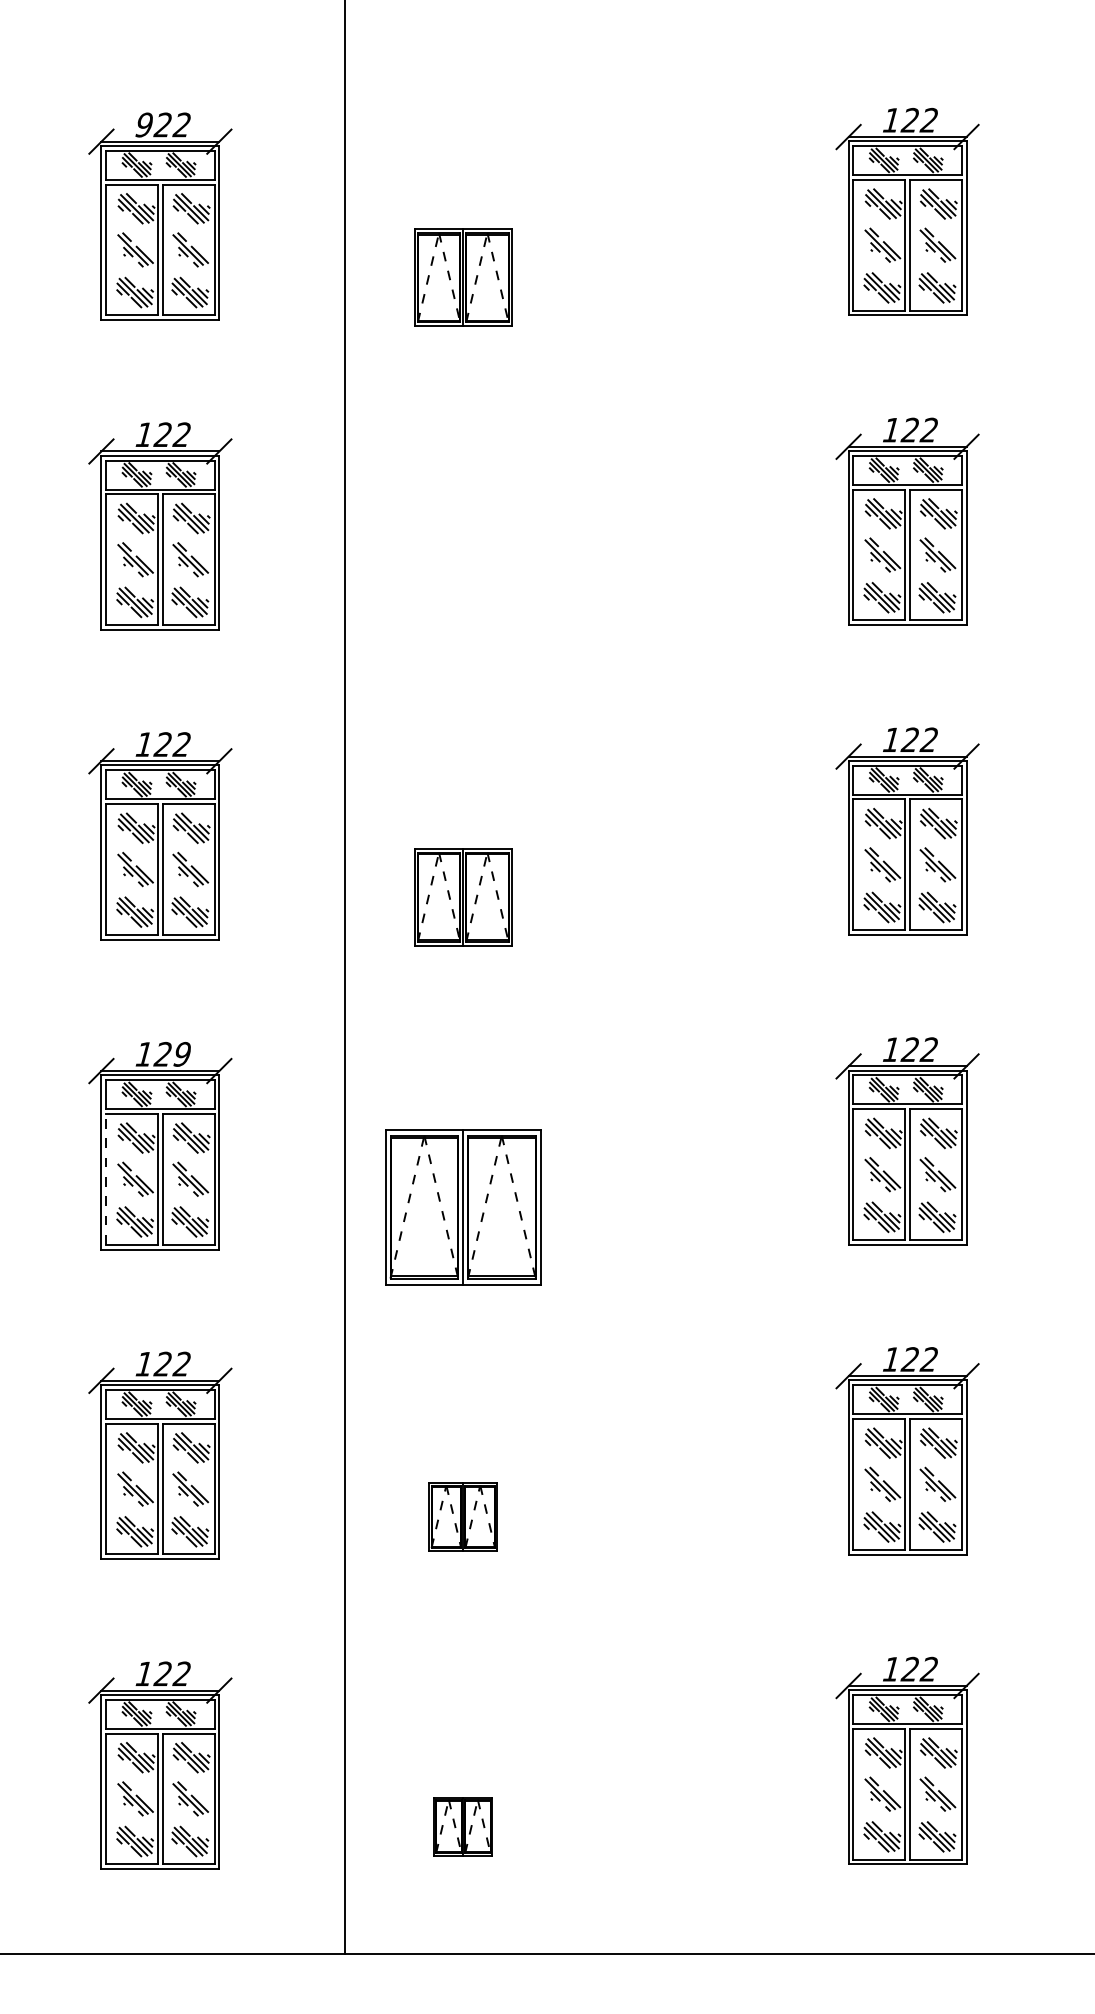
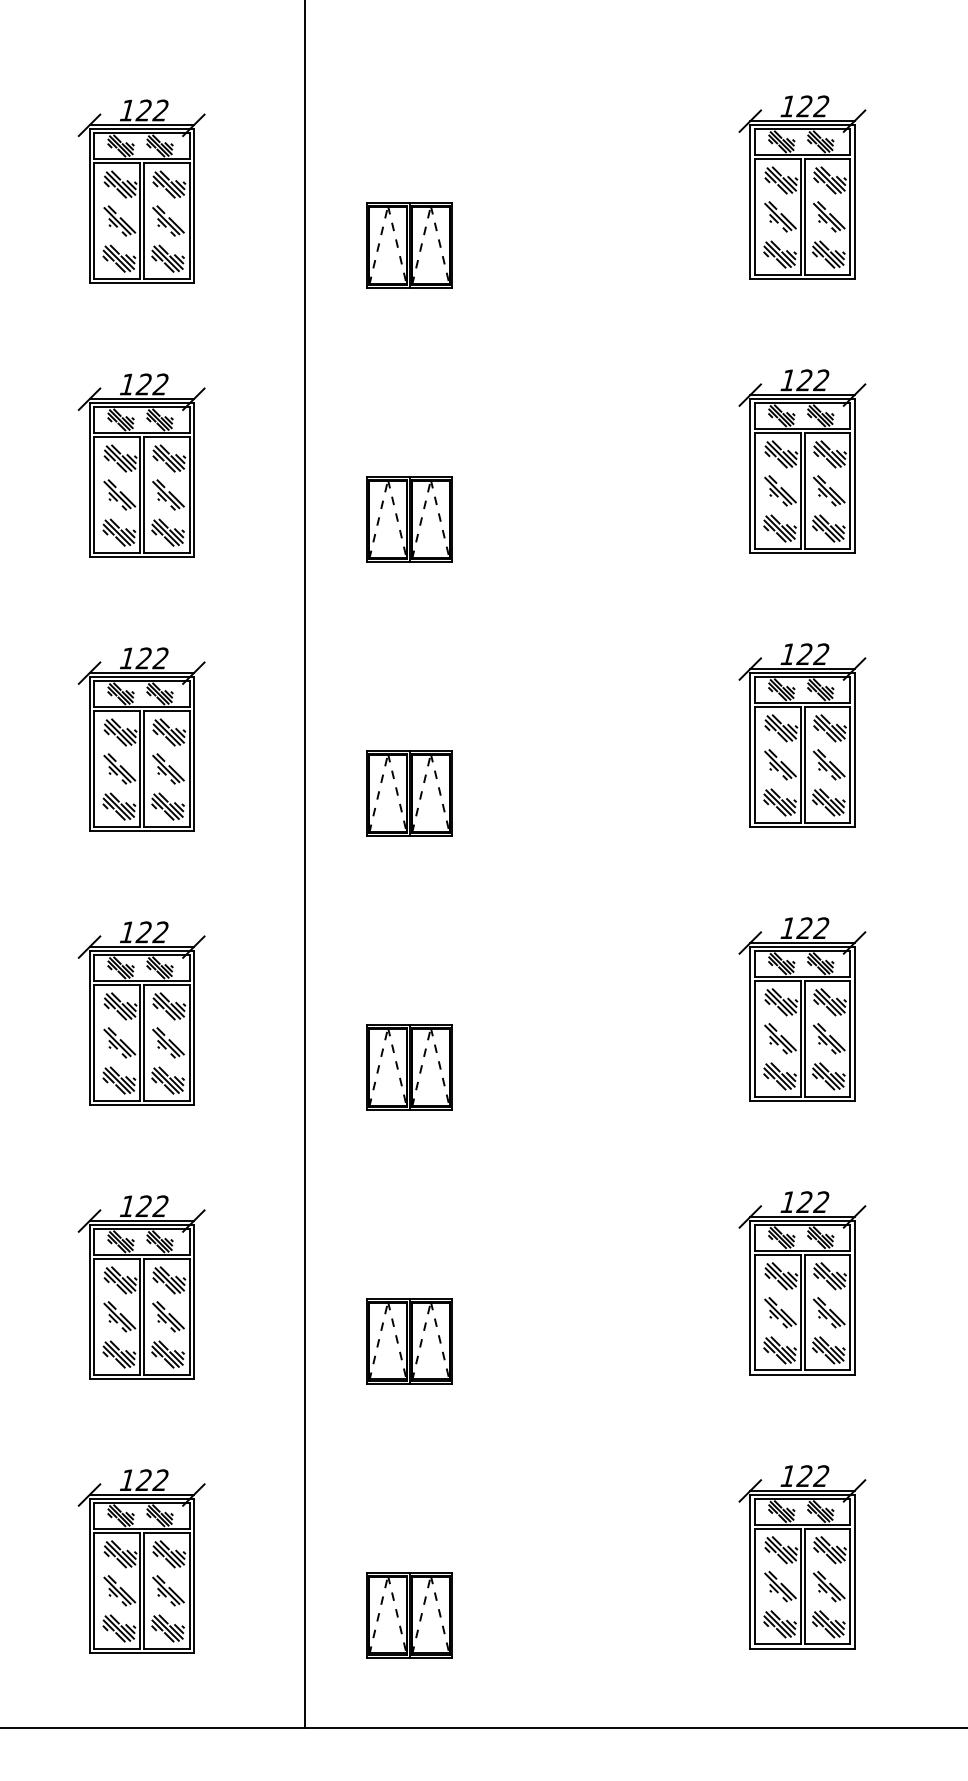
text: (143, 124) -> (126, 110), 922 -> 122
part: (463, 587) -> (409, 519), added
text: (181, 1054) -> (160, 932), 129 -> 122
line: (106, 1178) -> (94, 1042), dashed -> solid
part: (463, 1206) -> (409, 1066), size x0.62
part: (463, 1516) -> (409, 1341), size x1.43
part: (463, 1826) -> (409, 1615), size x1.67

